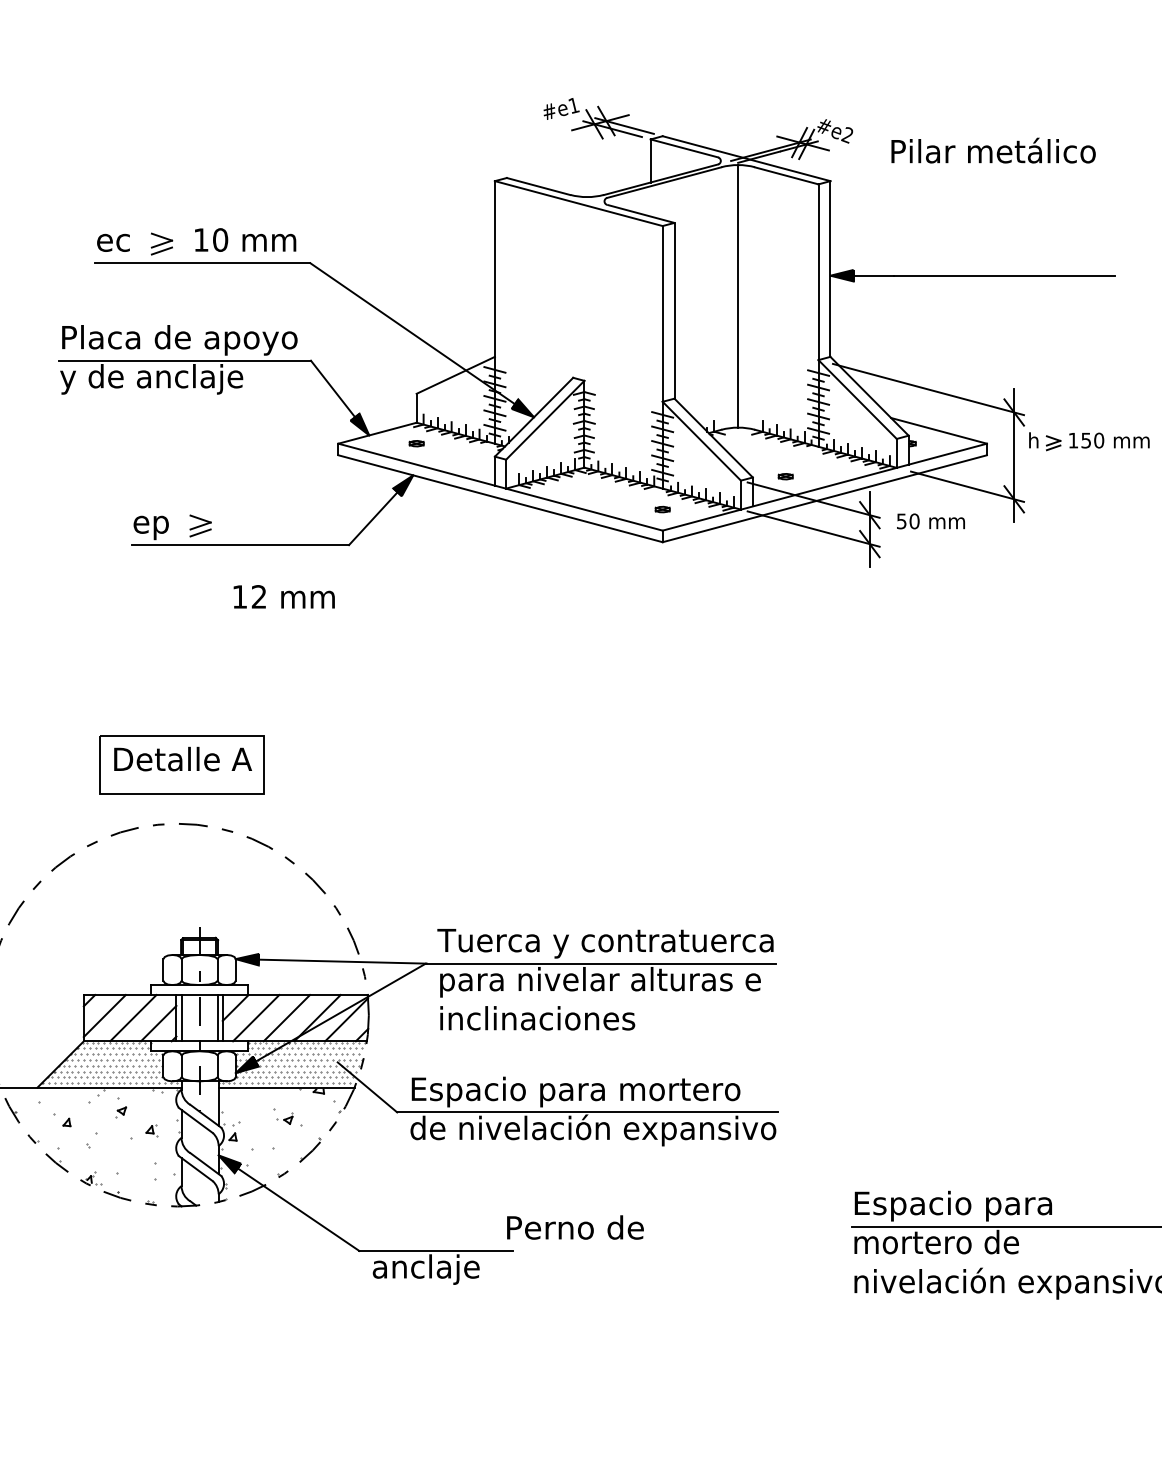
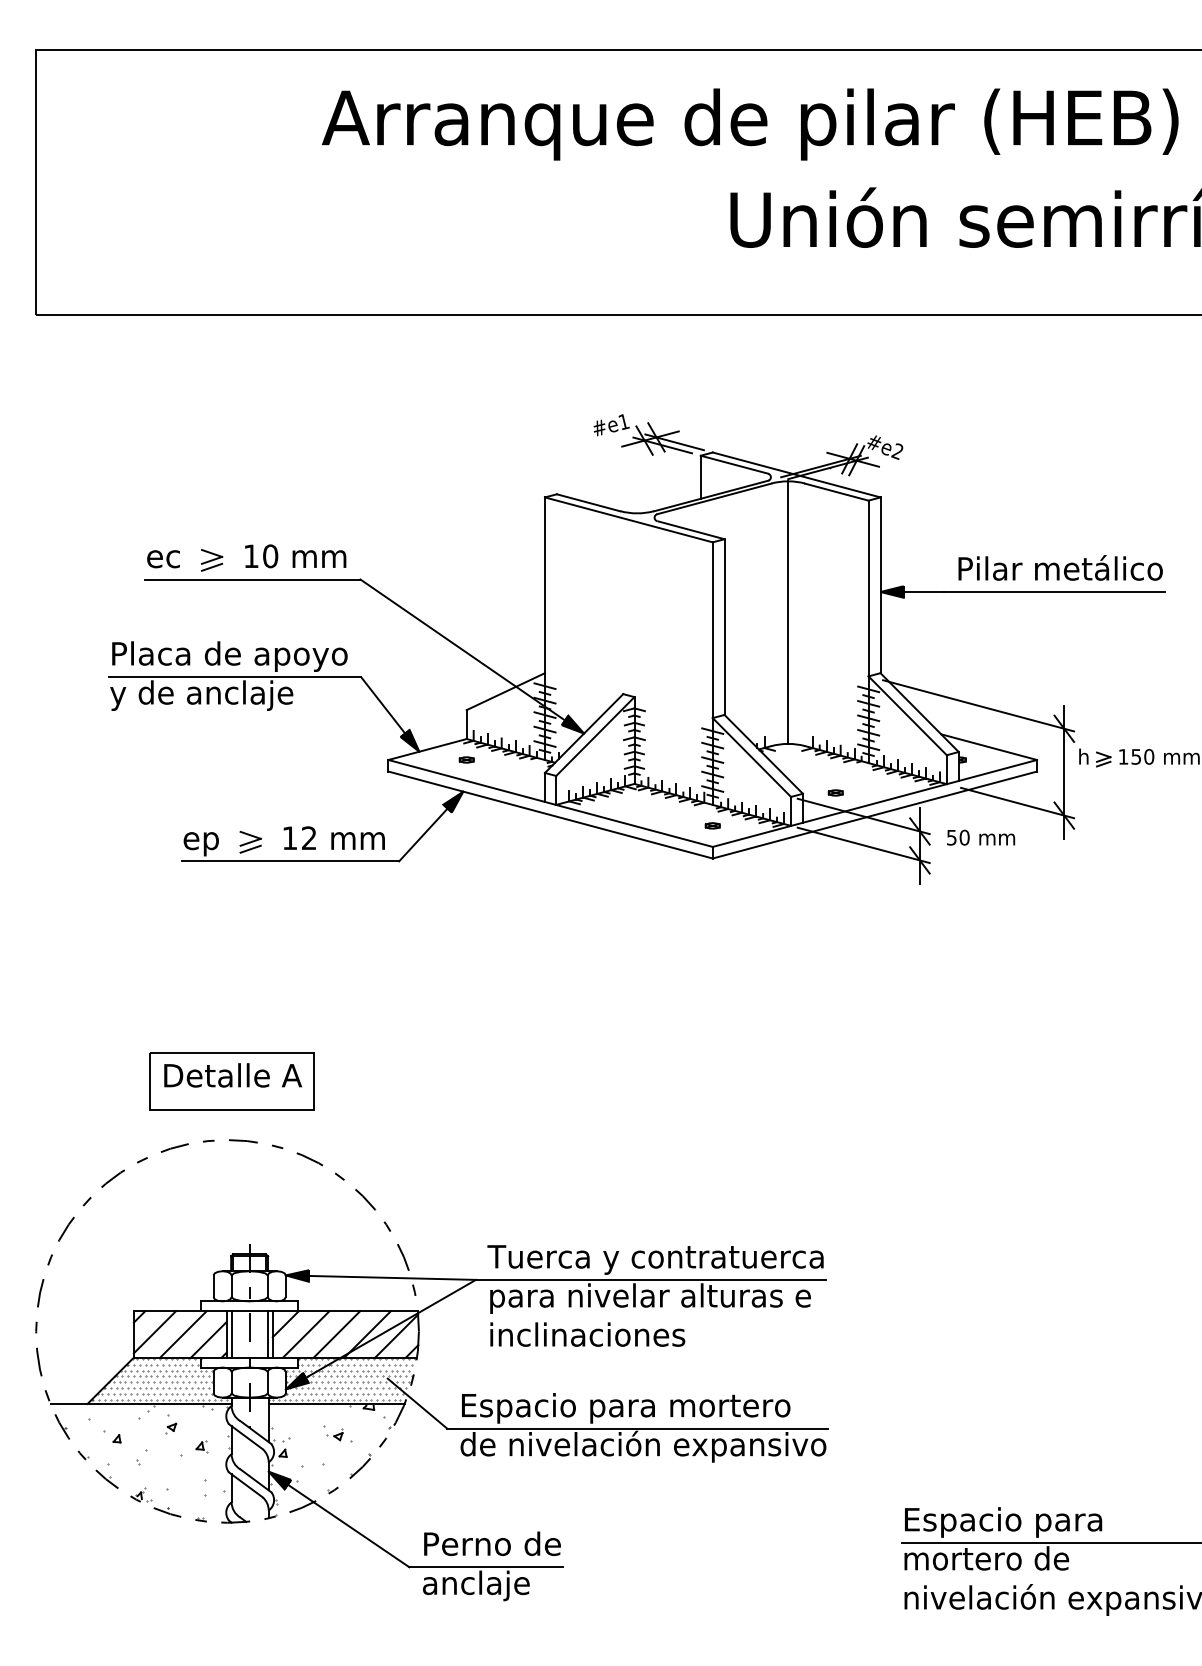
text: (993, 150) -> (1060, 567), moved
text: (283, 596) -> (333, 837), moved
text: (575, 1227) -> (492, 1543), moved

